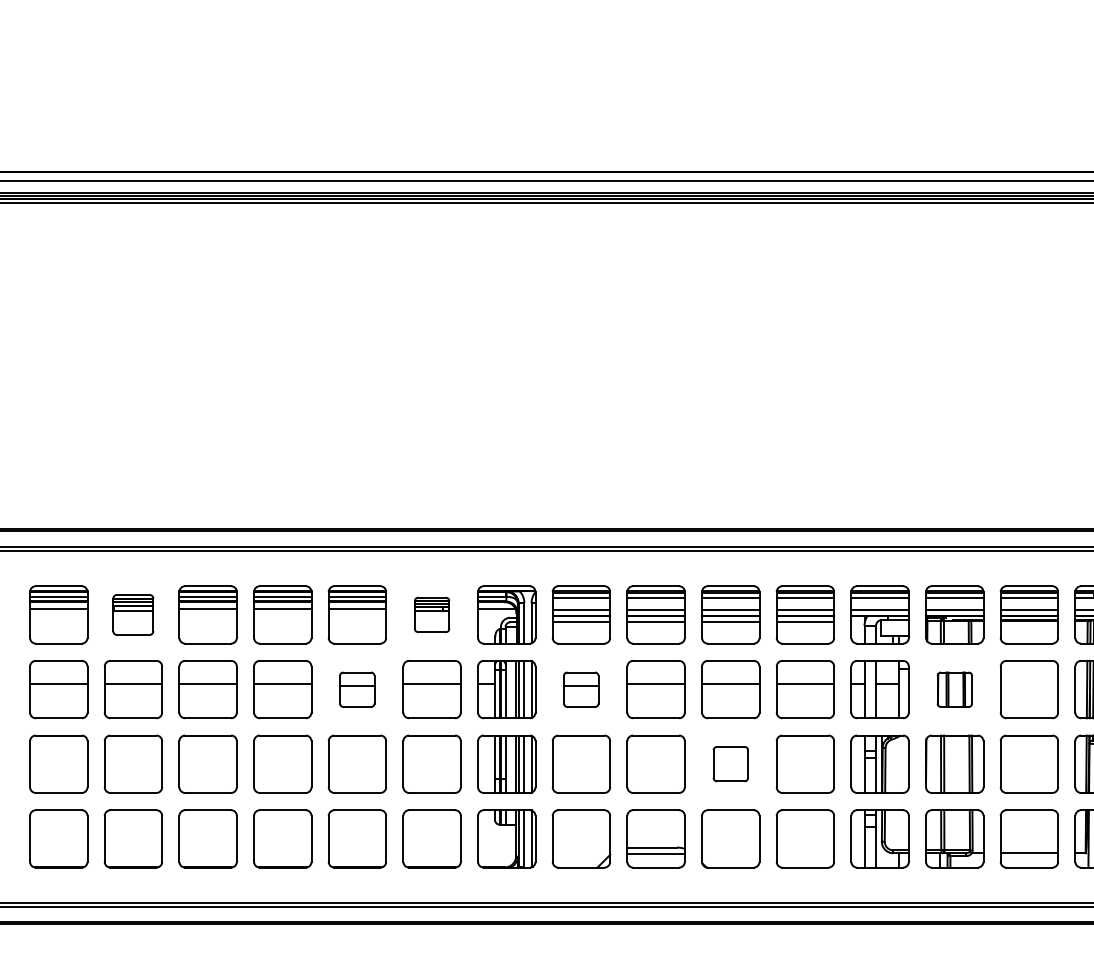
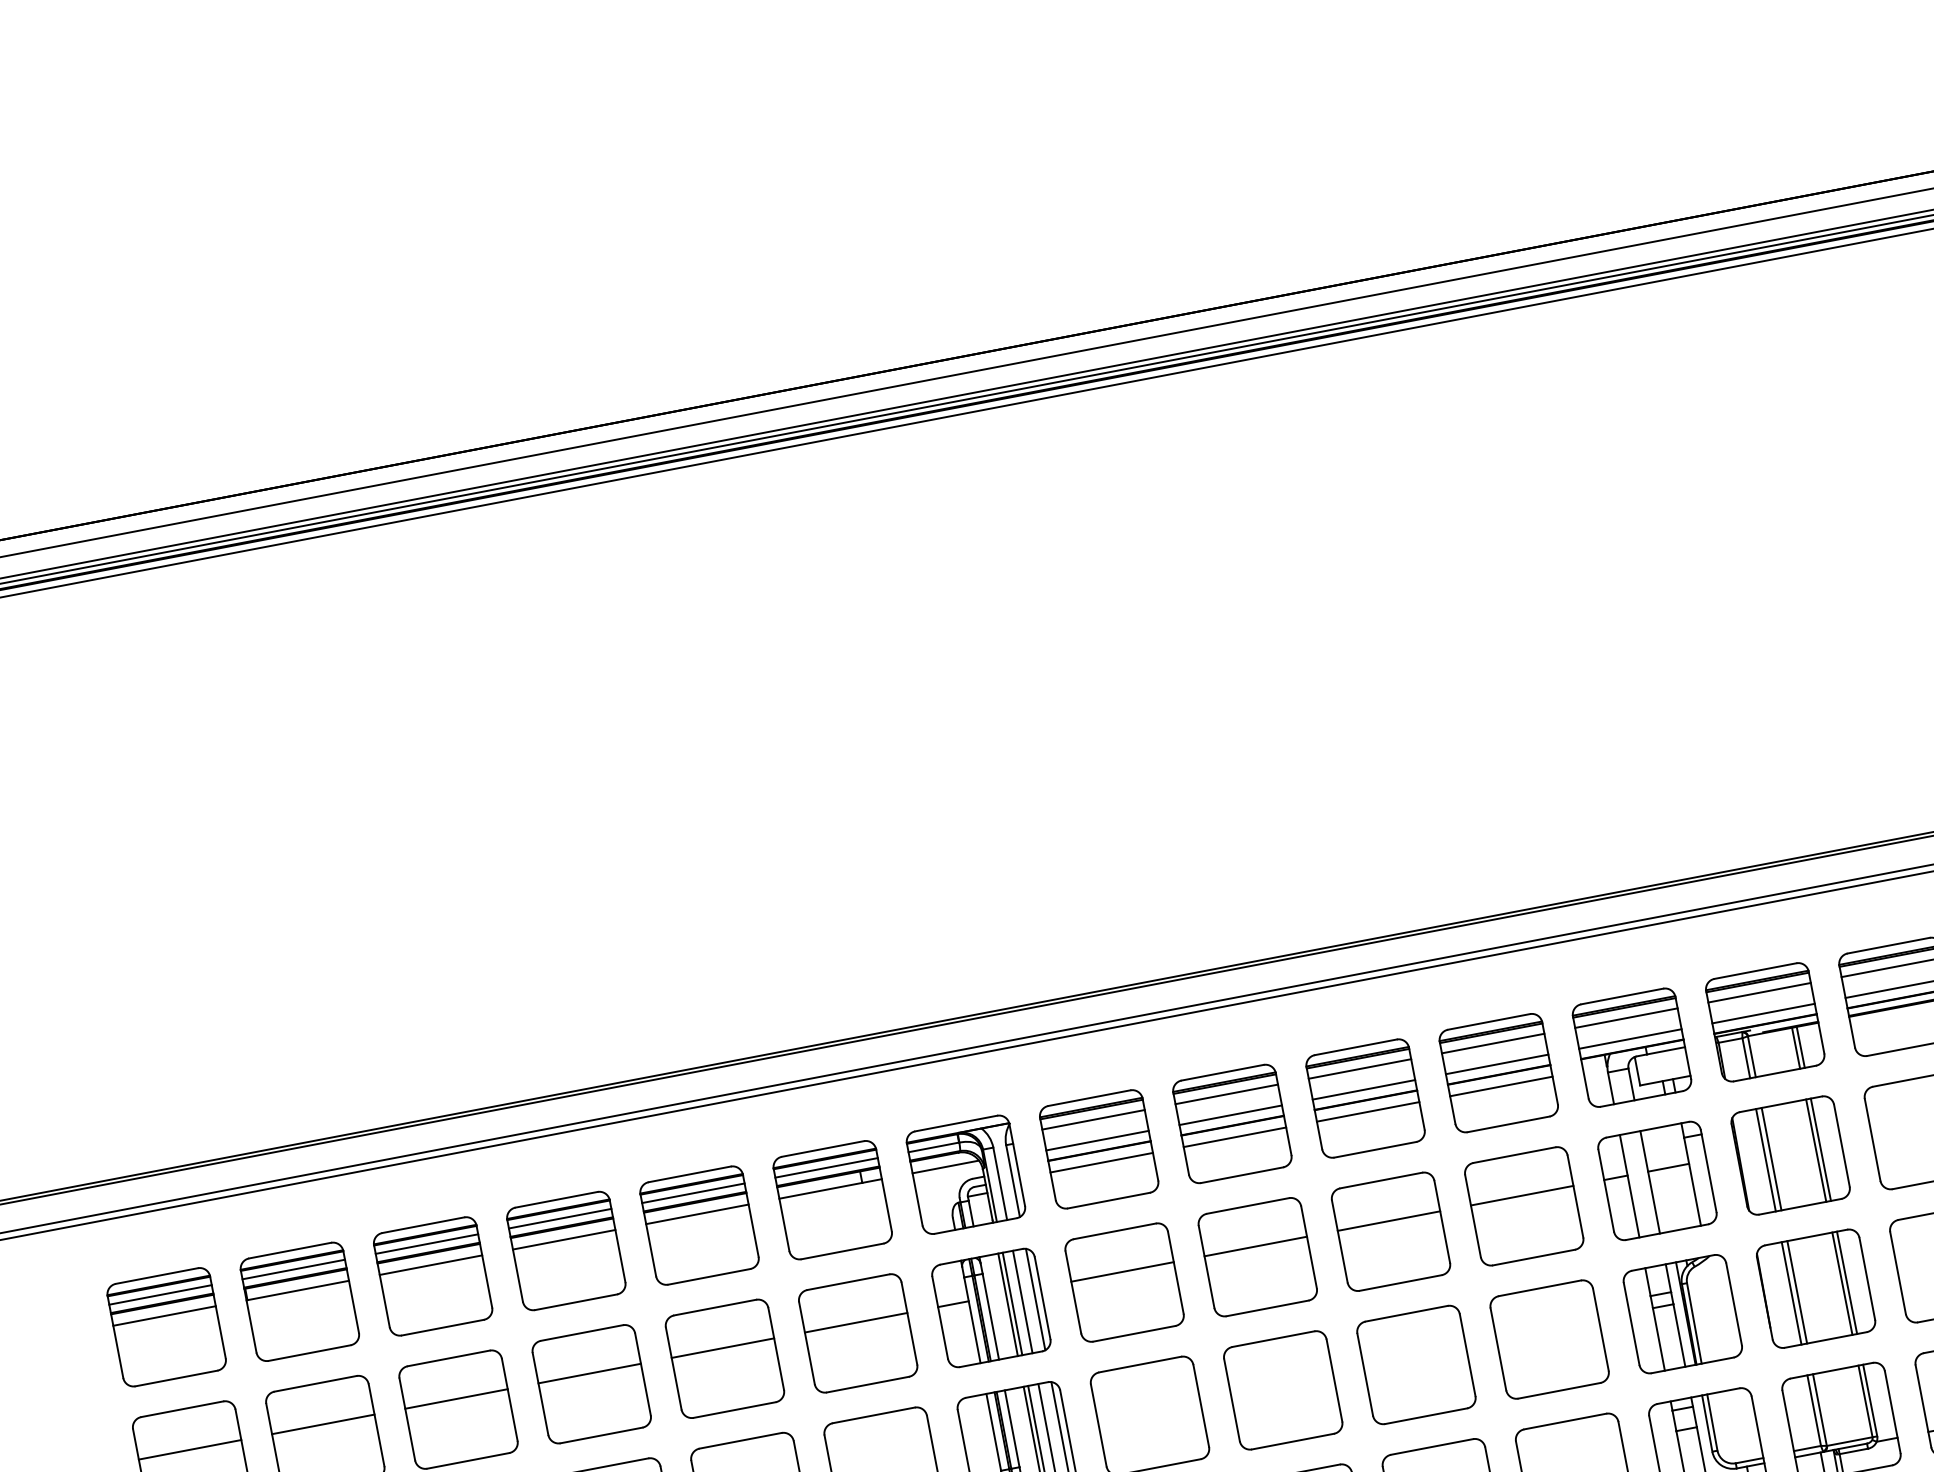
part: (132, 614) -> (298, 1301), size x1.43
part: (431, 614) -> (831, 1199), size x1.67
part: (356, 689) -> (723, 1358), size x1.67
part: (580, 689) -> (1122, 1282), size x1.67
part: (954, 689) -> (1790, 1155), size x1.67
part: (730, 763) -> (1415, 1363), size x1.67

